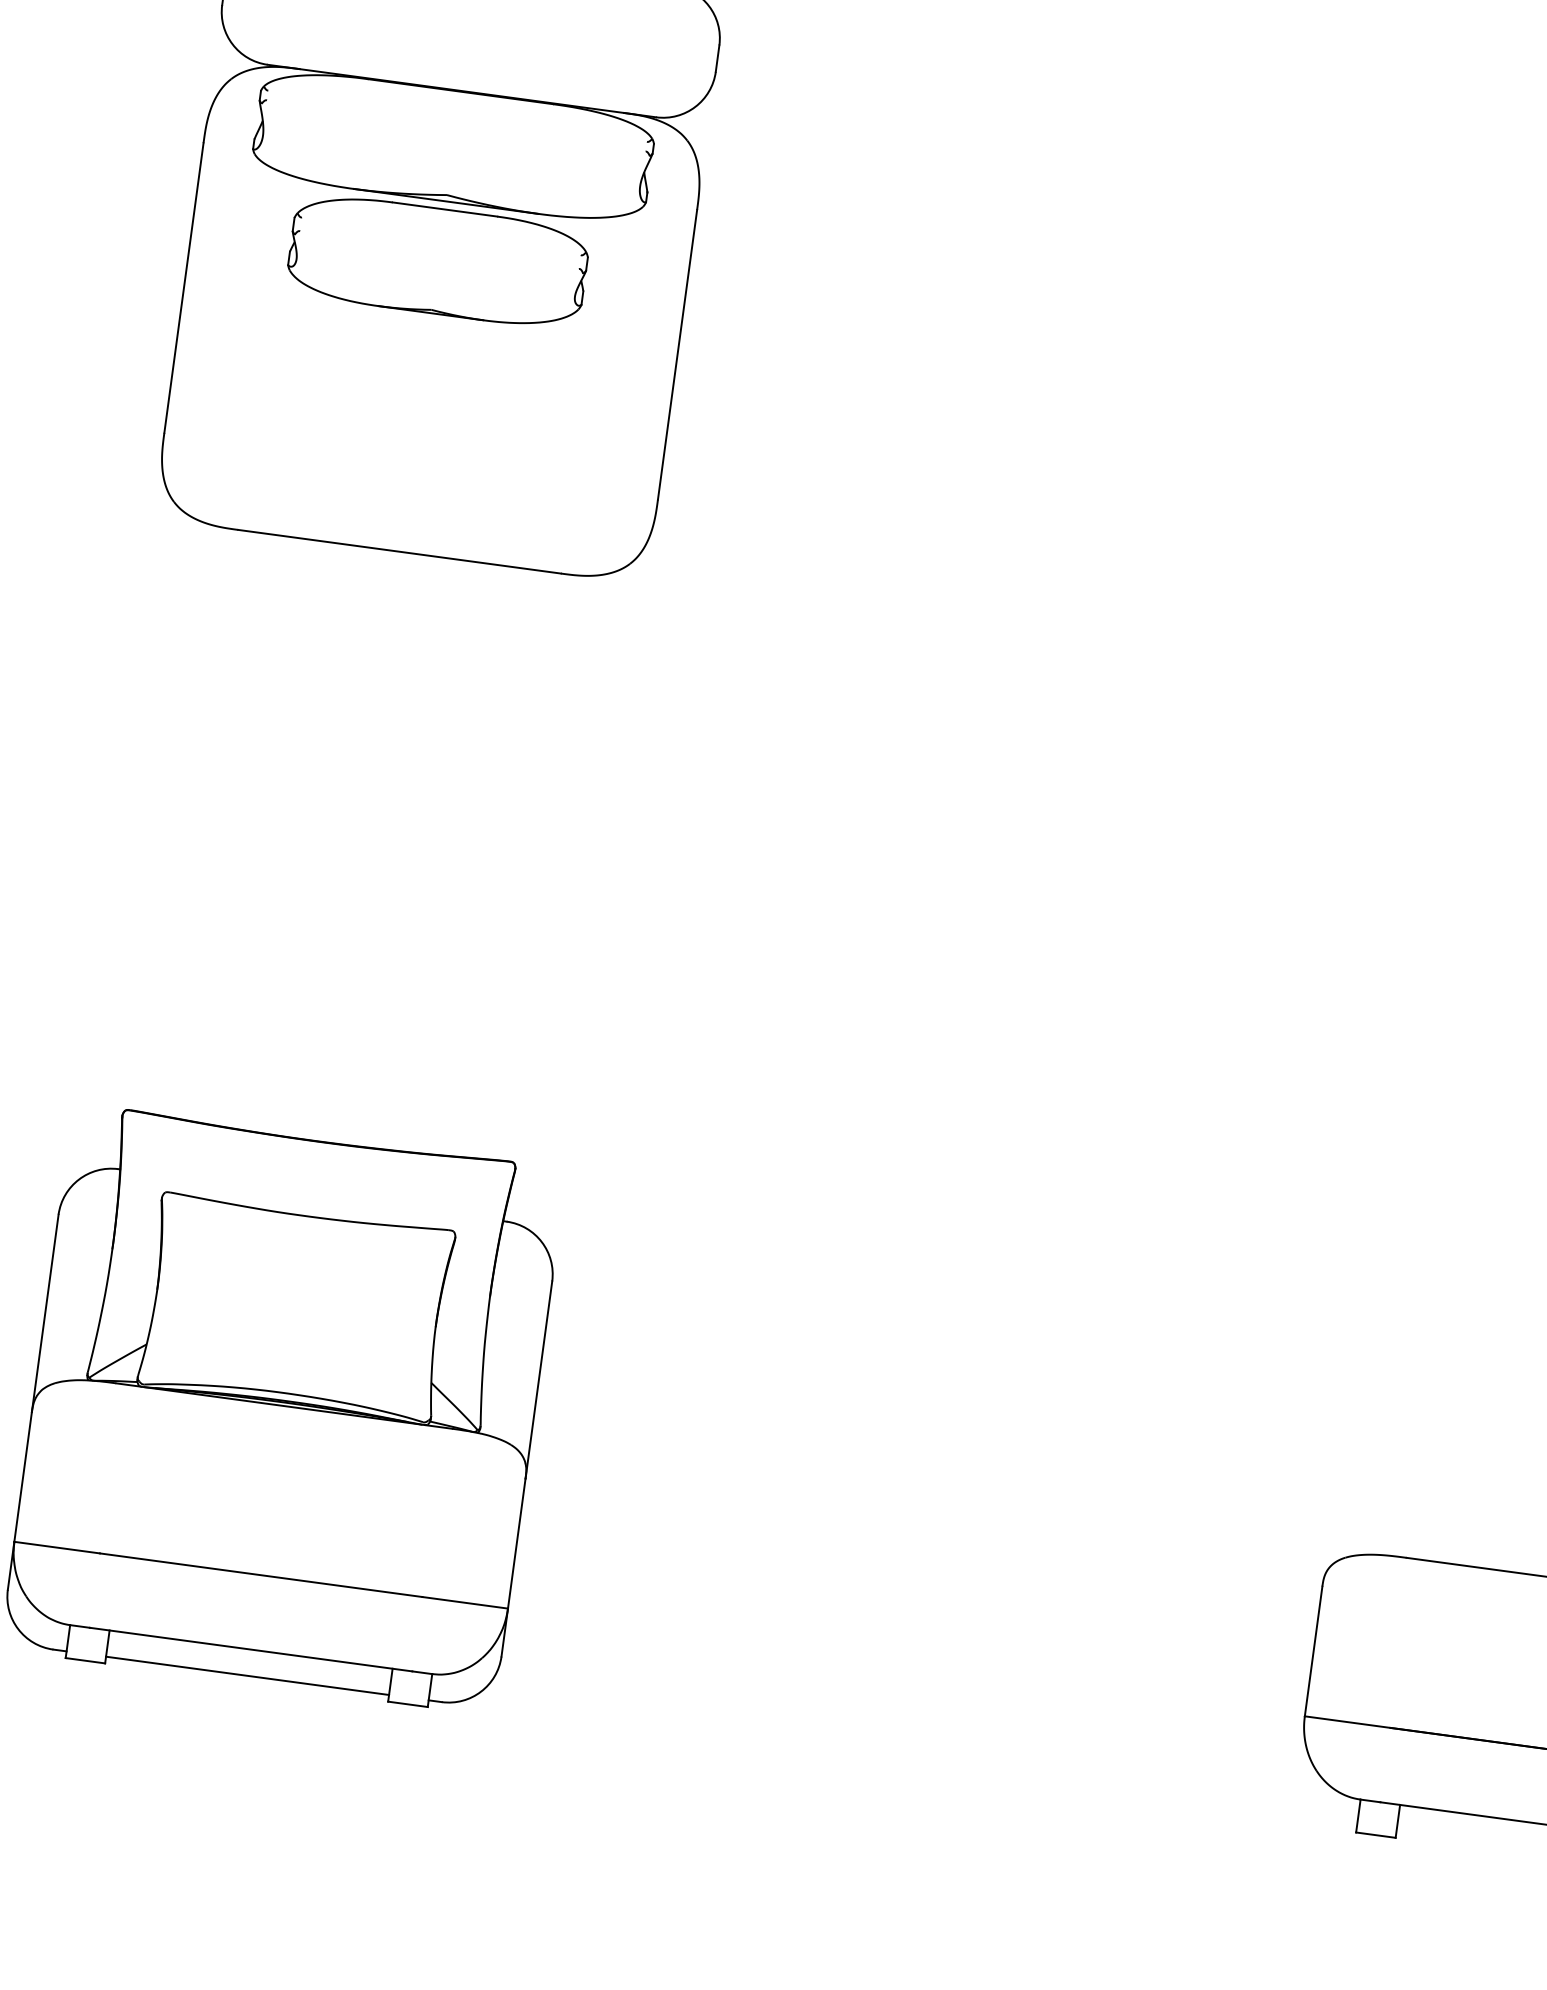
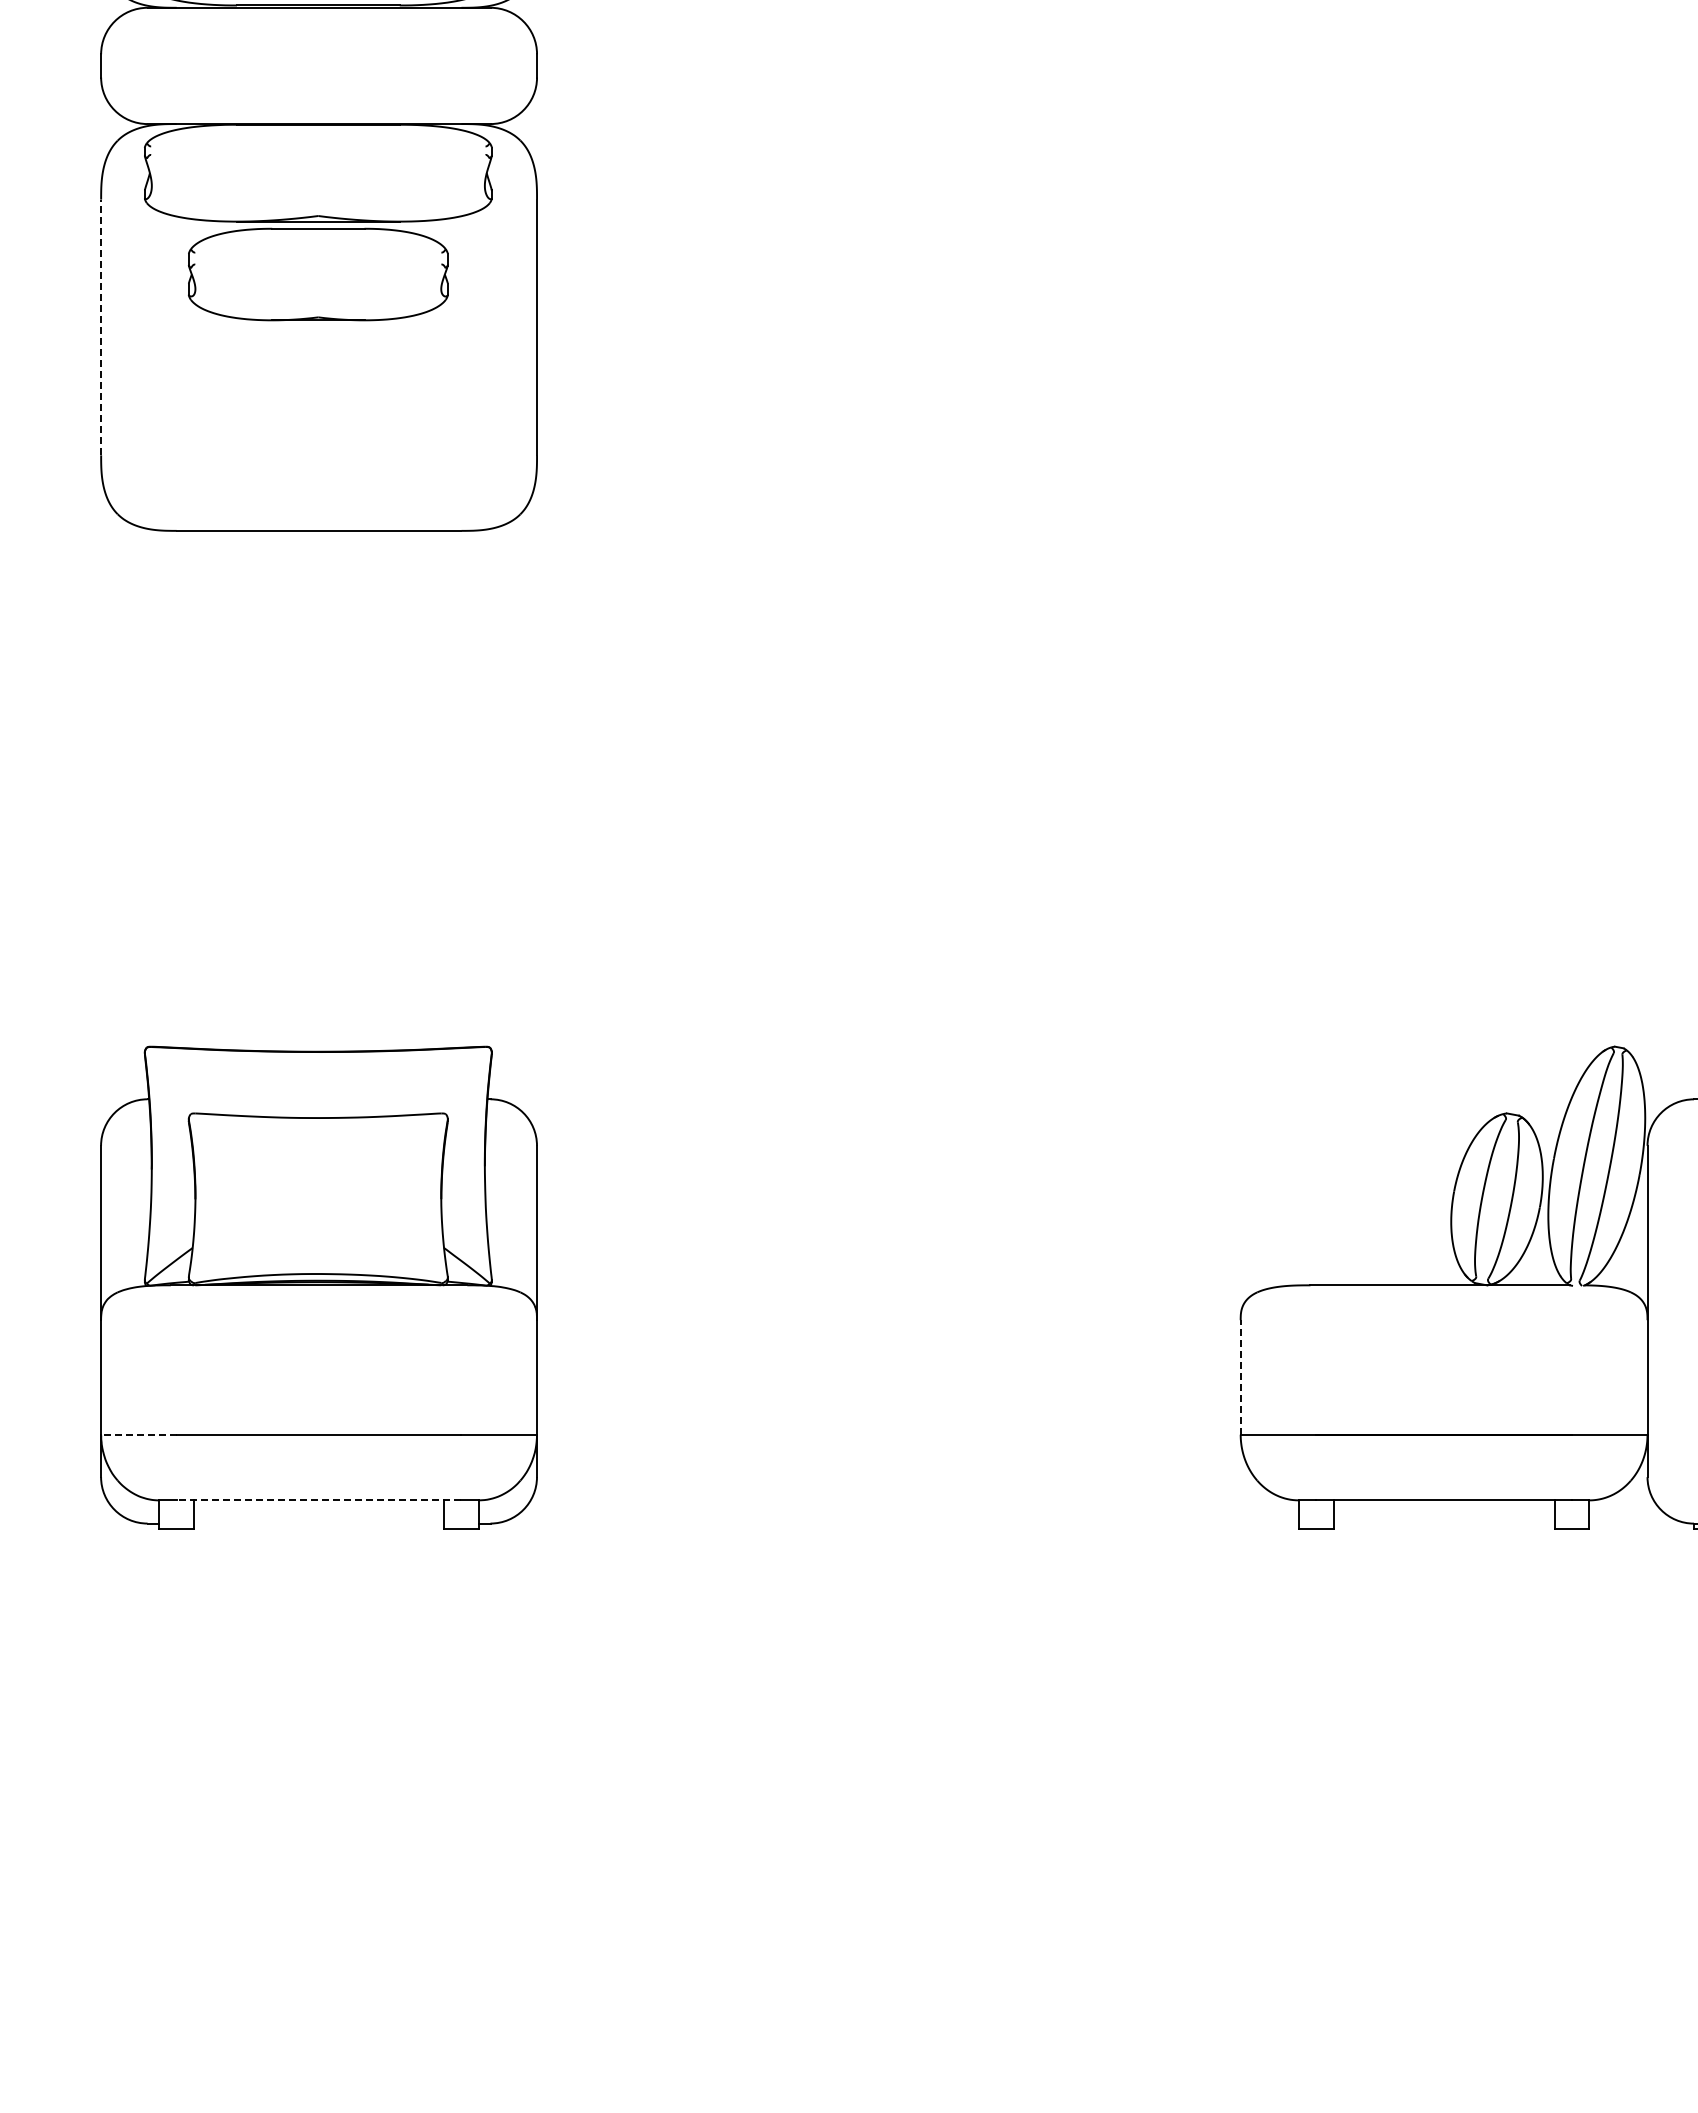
line: (184, 288) -> (101, 327), solid -> dashed
line: (56, 1547) -> (138, 1434), solid -> dashed
line: (250, 1649) -> (318, 1500), solid -> dashed
line: (1313, 1650) -> (1240, 1376), solid -> dashed
line: (248, 1675) -> (319, 1523), removed

